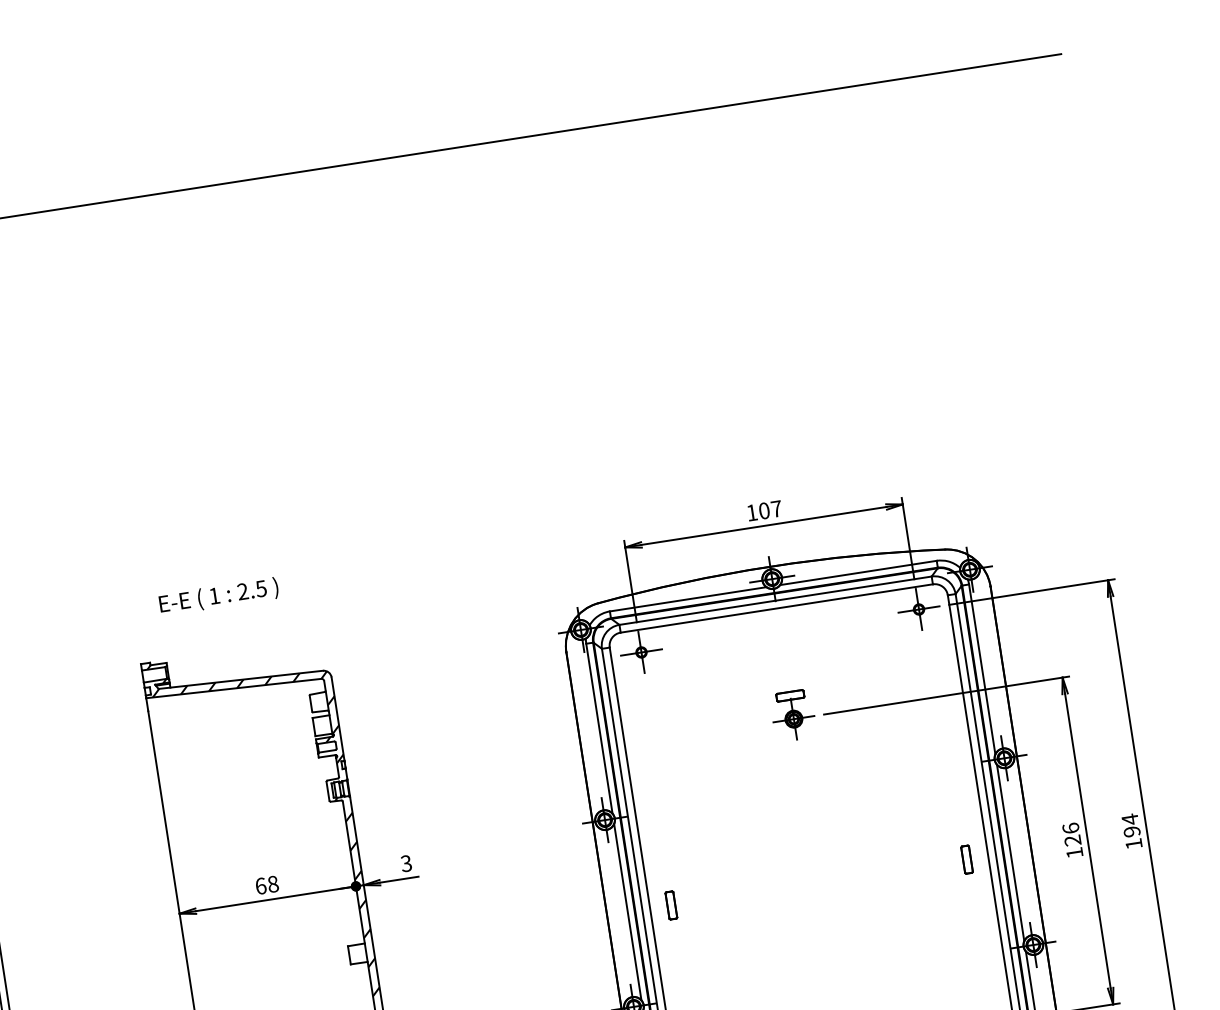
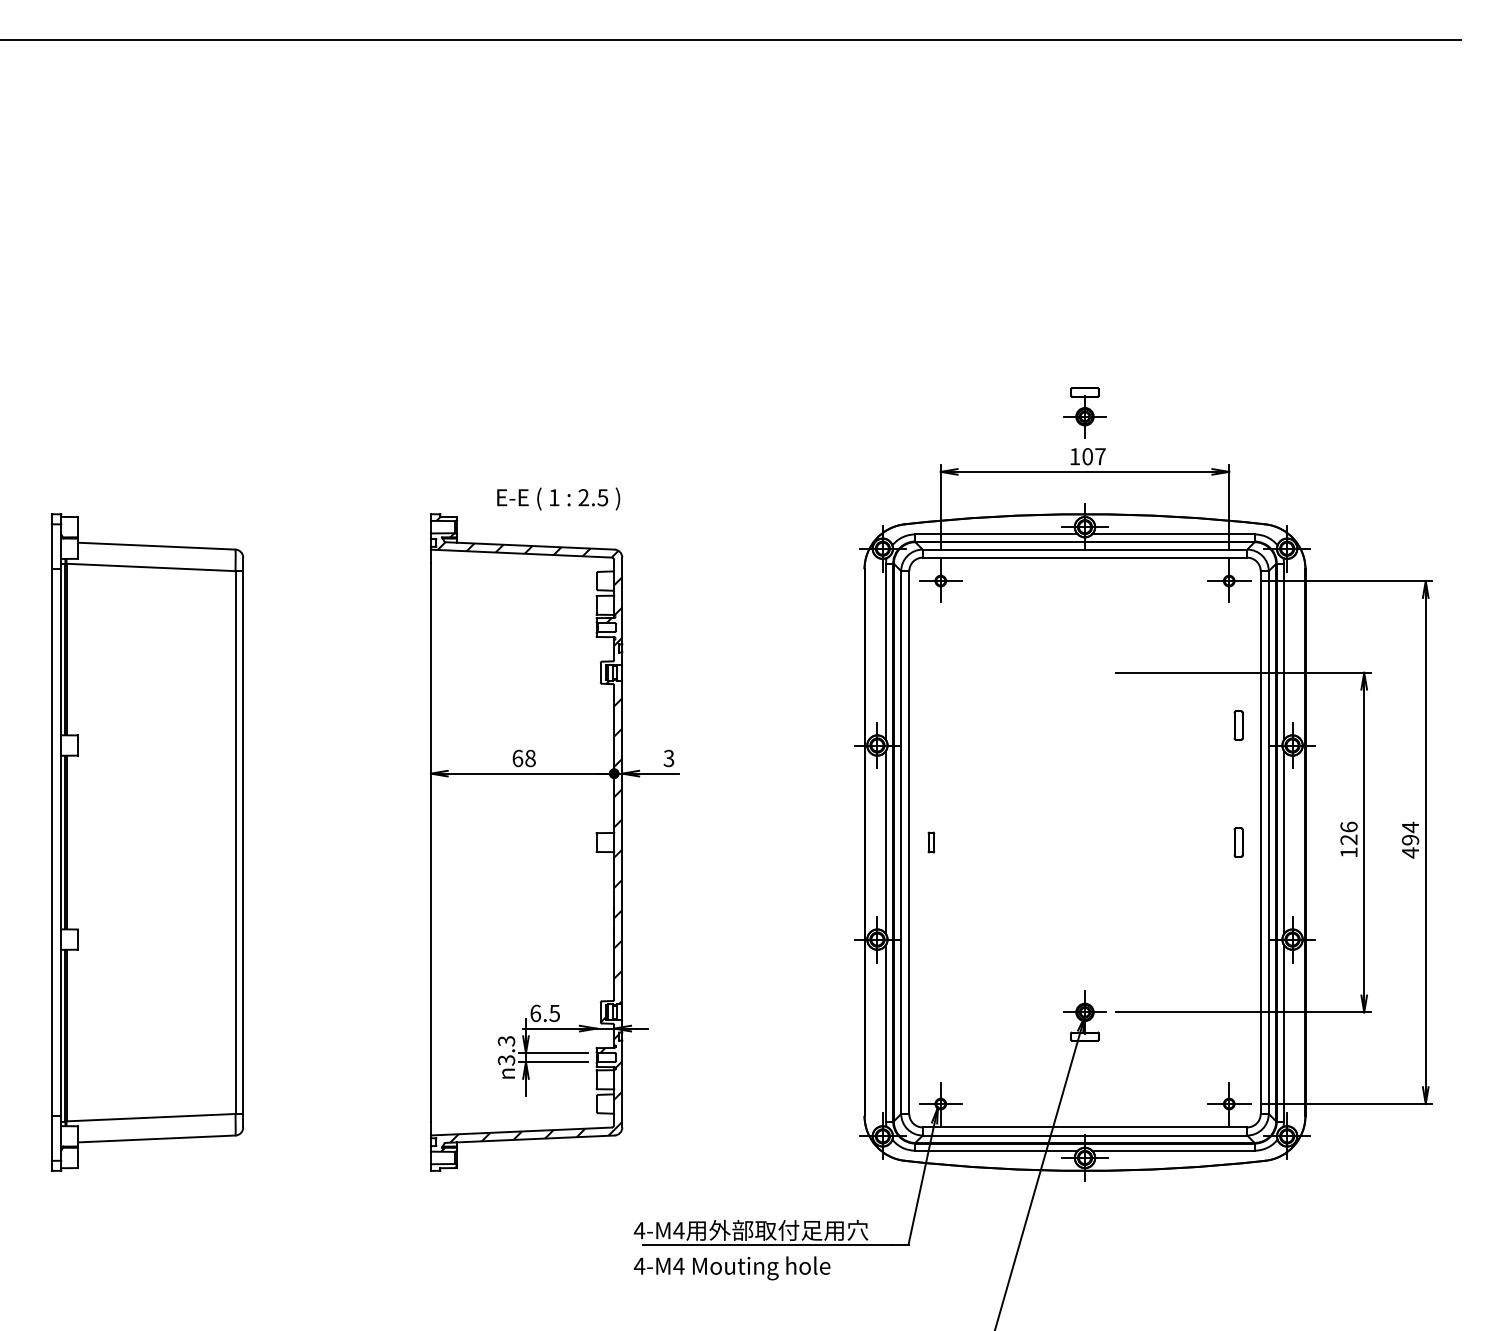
text: (218, 596) -> (558, 498), moved
part: (792, 715) -> (1084, 412), moved
part: (949, 747) -> (1238, 725), added
text: (1133, 843) -> (1410, 852), 194 -> 494
part: (671, 905) -> (931, 842), size x0.7

